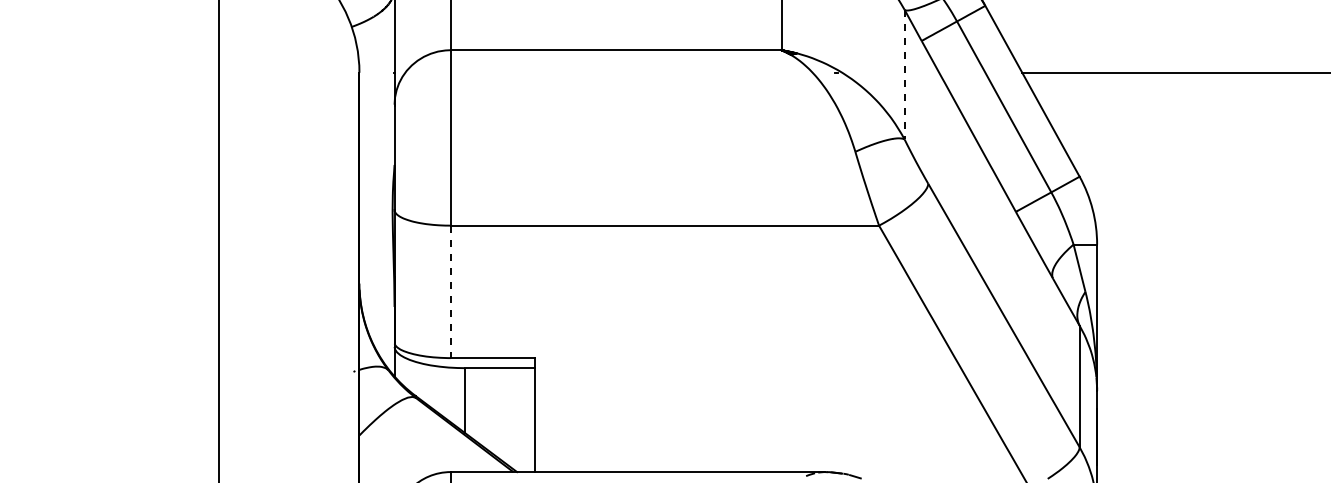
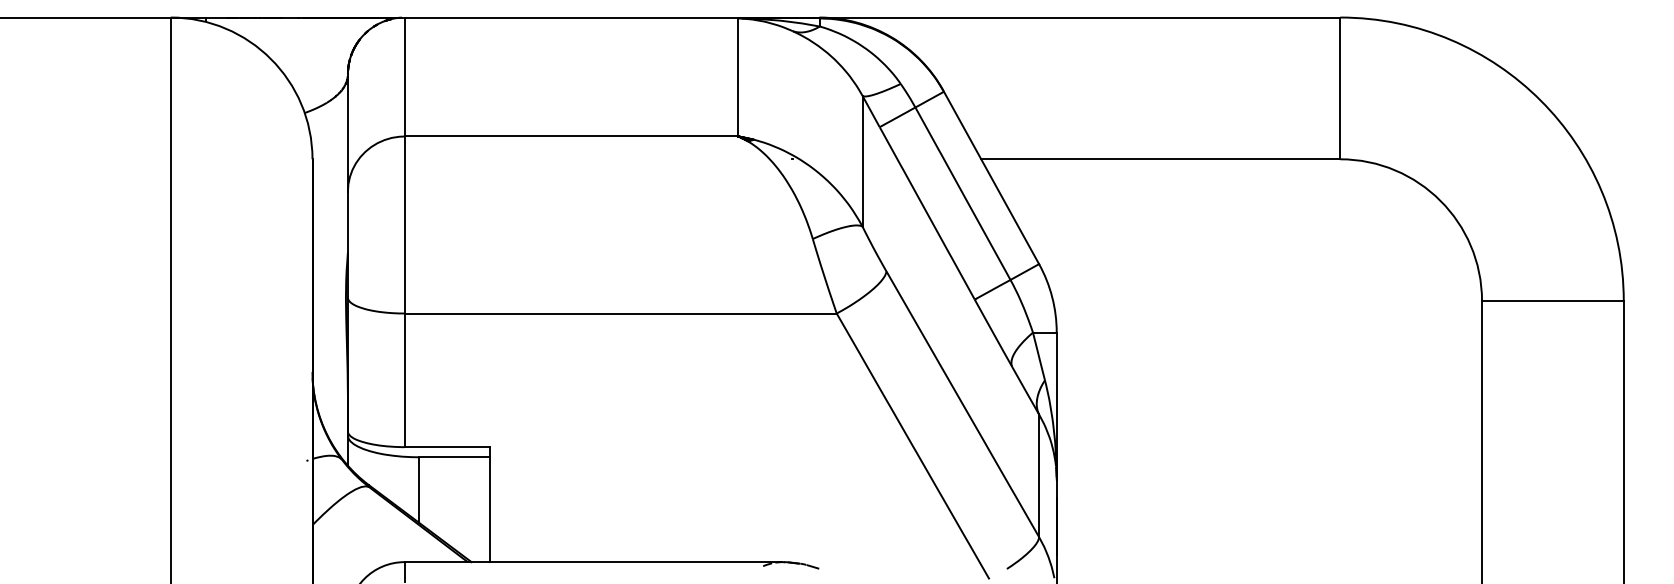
line: (904, 74) -> (862, 161), dashed -> solid
line: (450, 292) -> (404, 380), dashed -> solid

